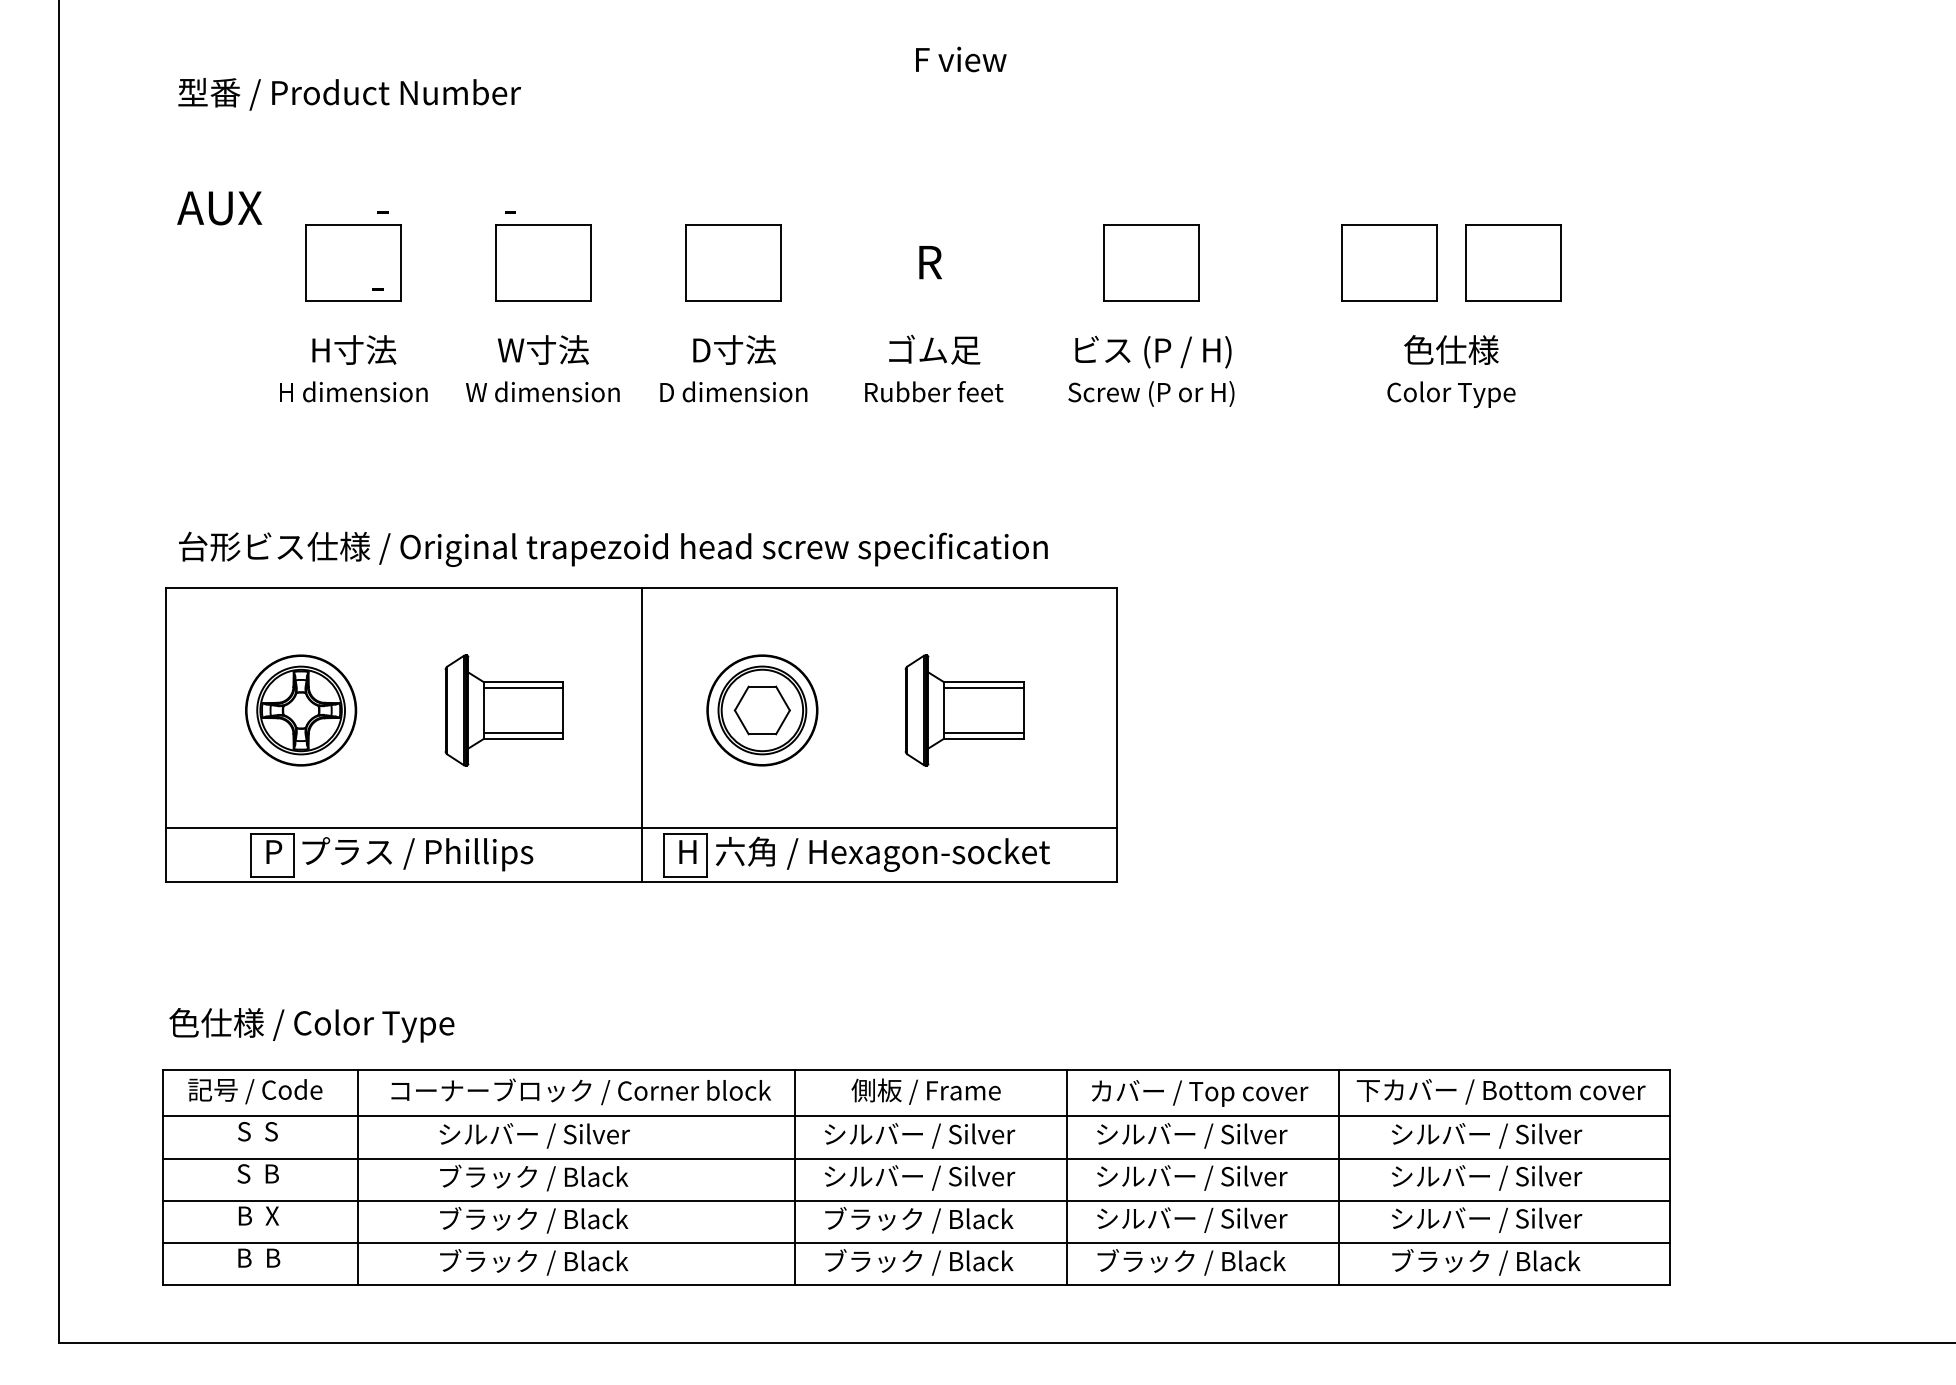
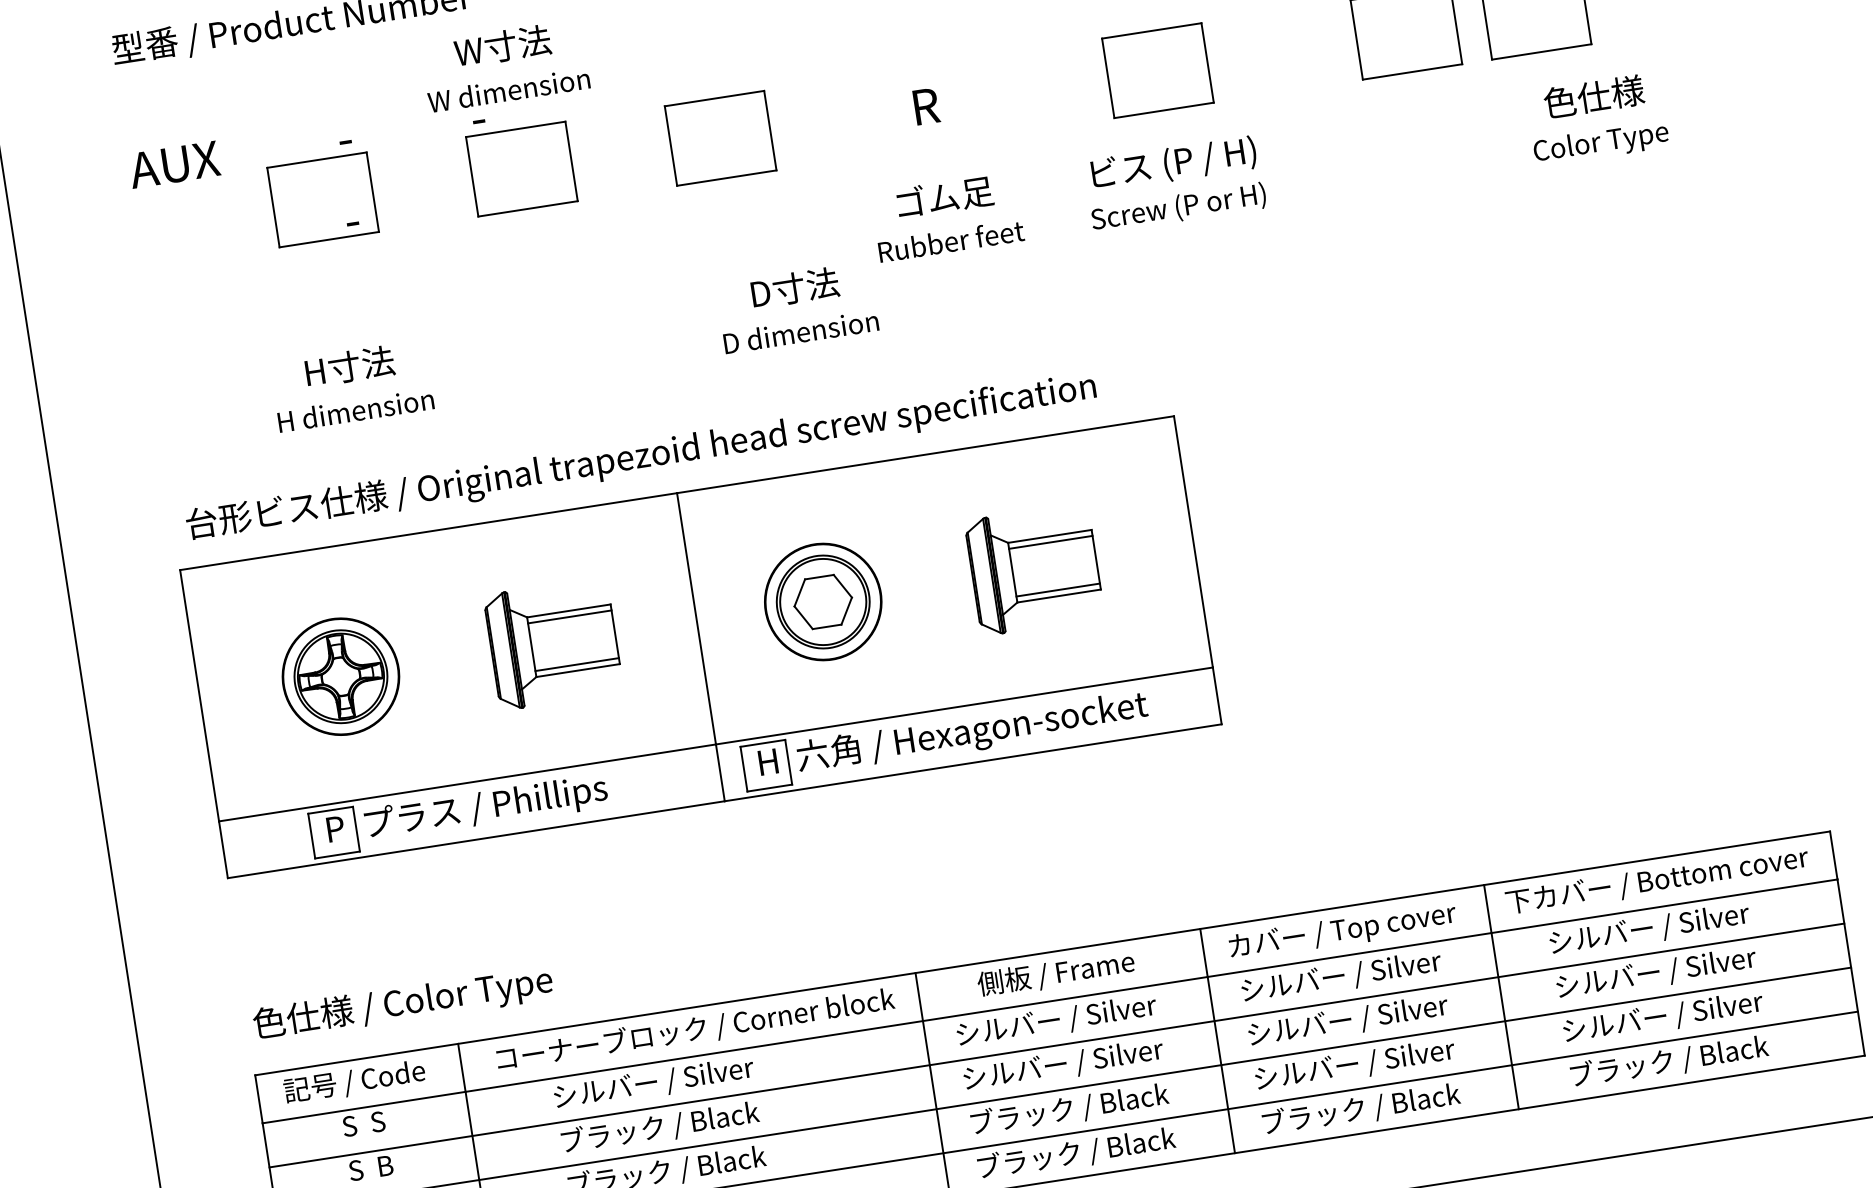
text: (353, 368) -> (352, 385), moved
text: (542, 368) -> (504, 65), moved
text: (733, 368) -> (797, 307), moved
text: (1451, 371) -> (1597, 119), moved

